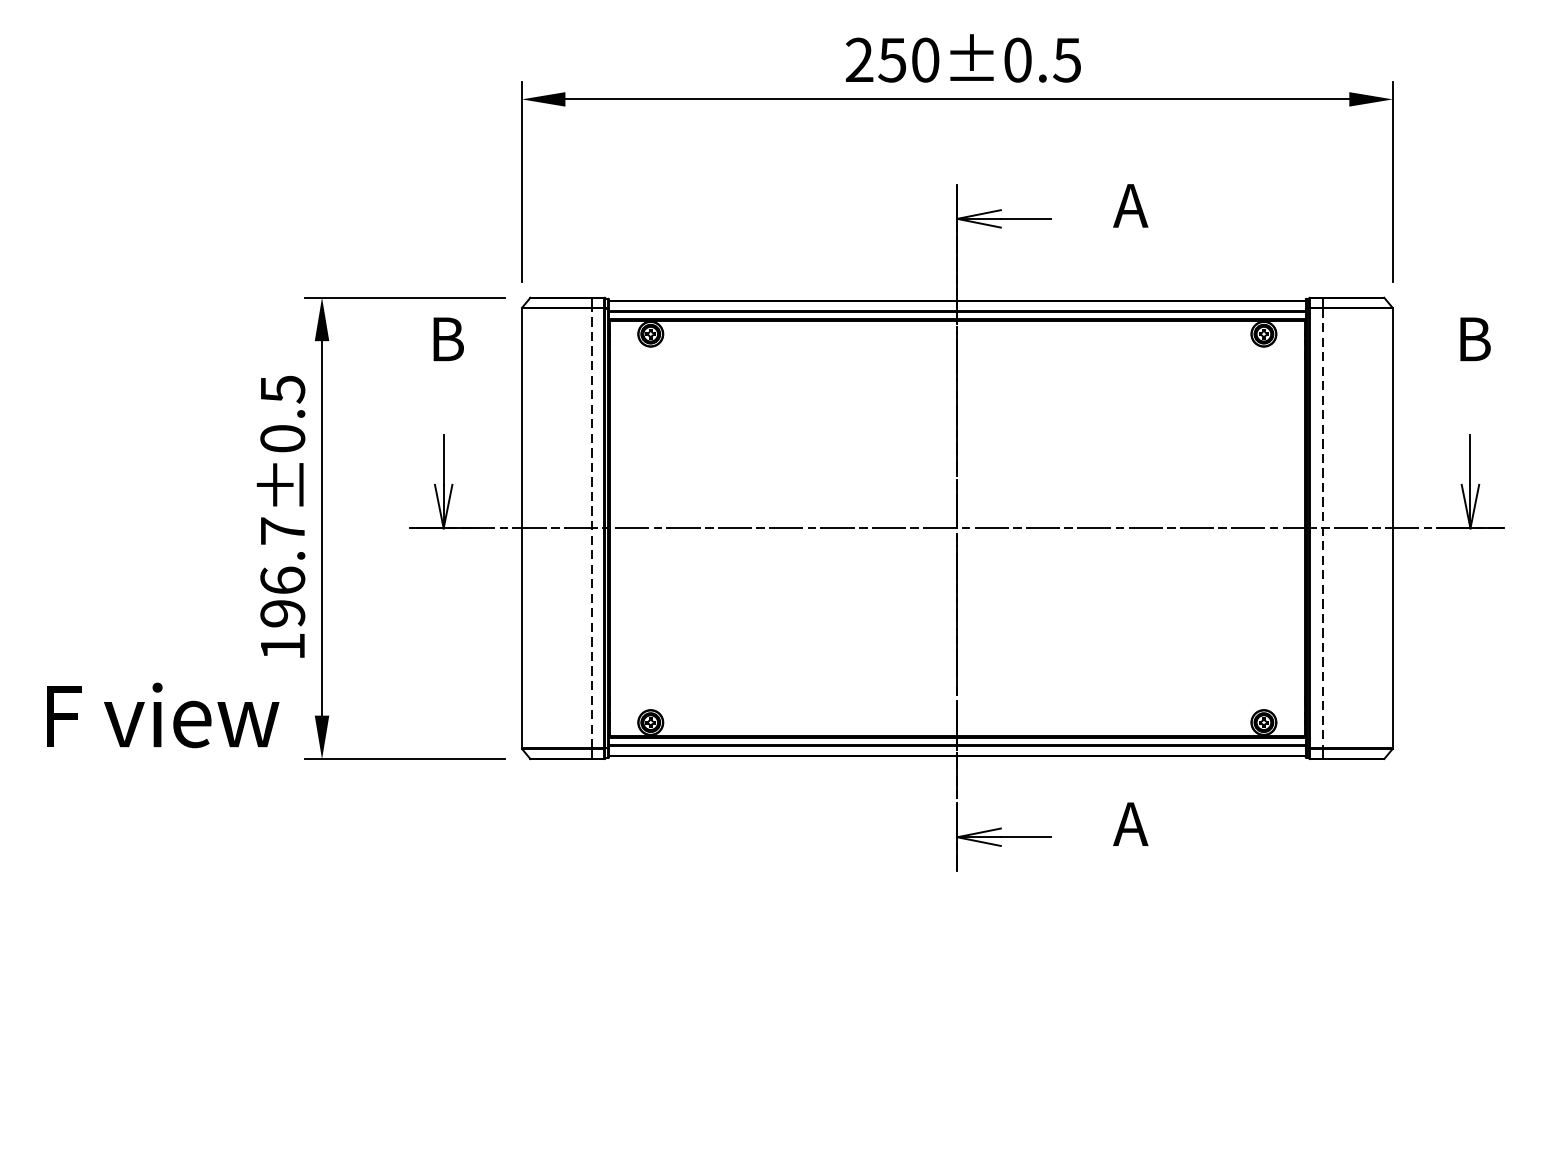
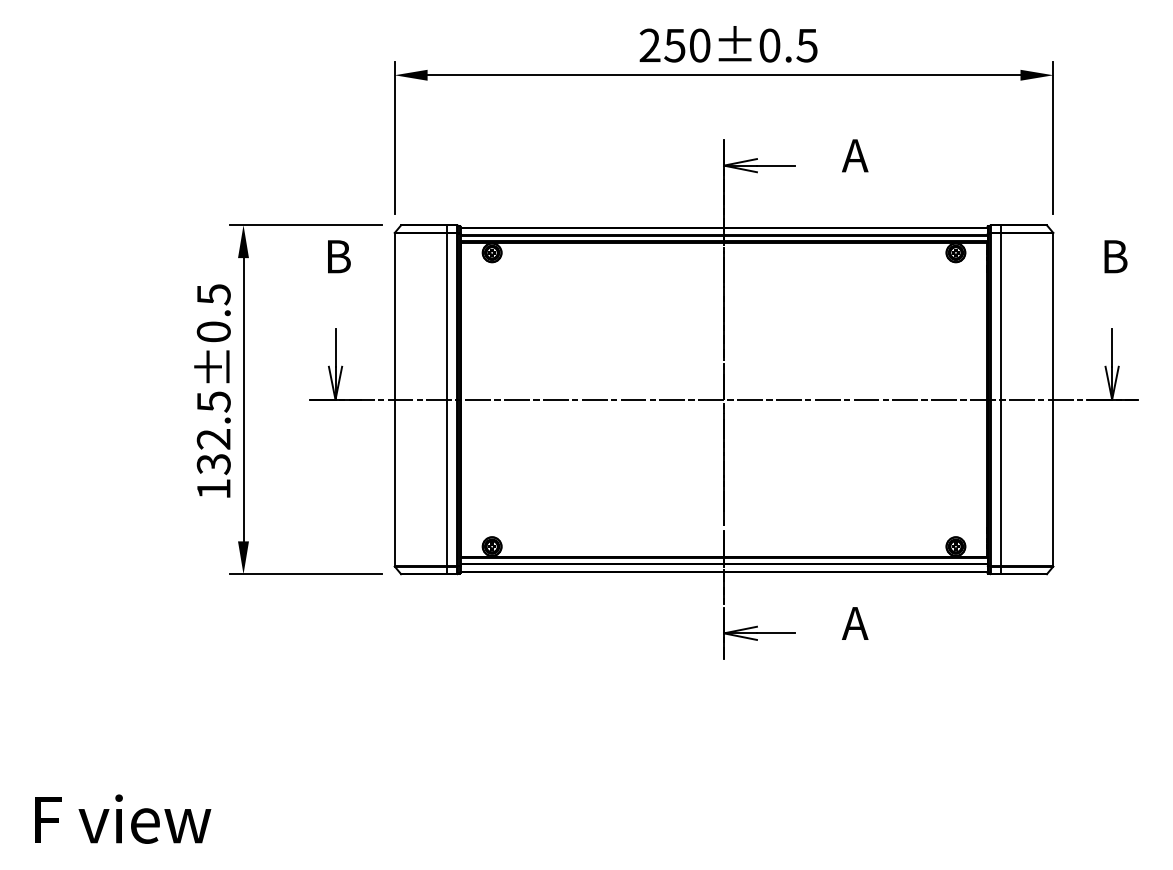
line: (591, 528) -> (447, 399), dashed -> solid
line: (1322, 529) -> (1000, 400), dashed -> solid
text: (282, 573) -> (213, 433), 196.7±0.5 -> 132.5±0.5
text: (163, 714) -> (123, 818), moved

